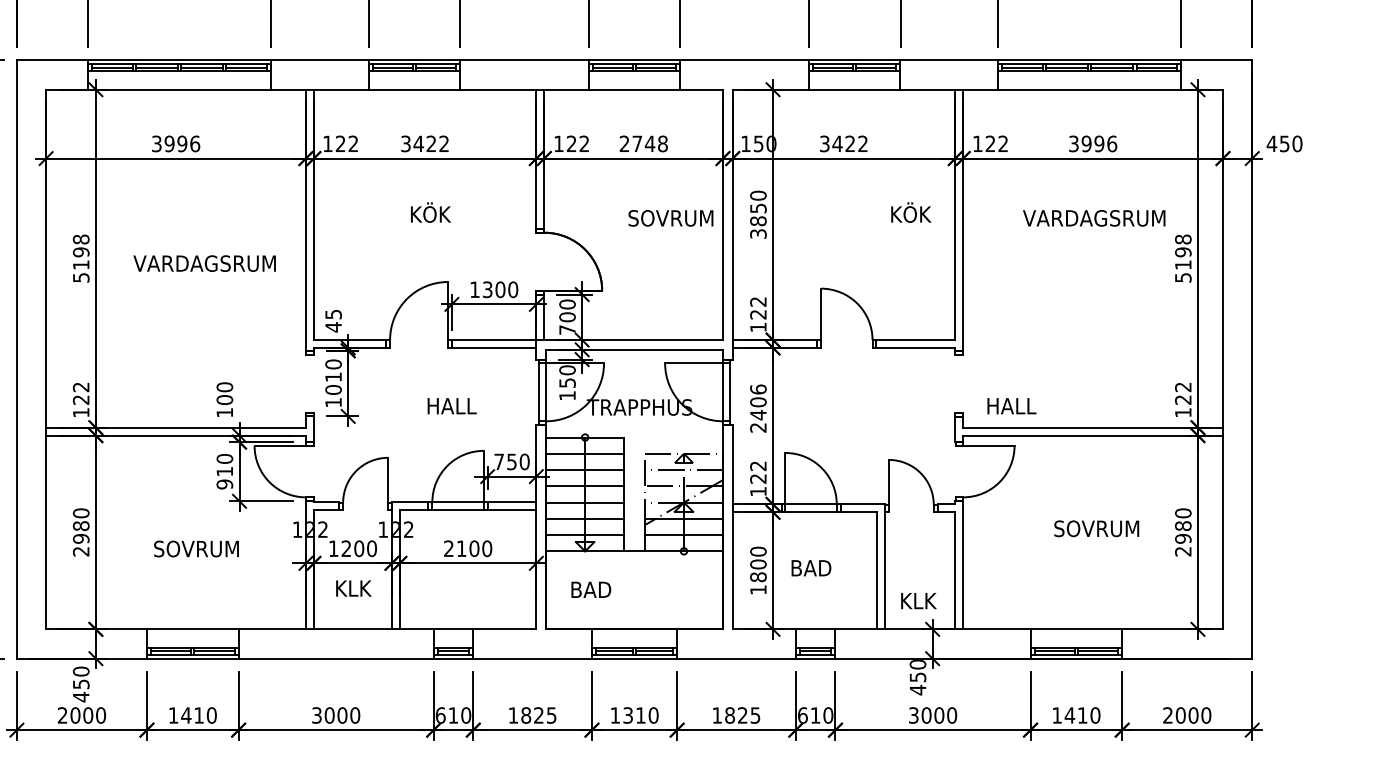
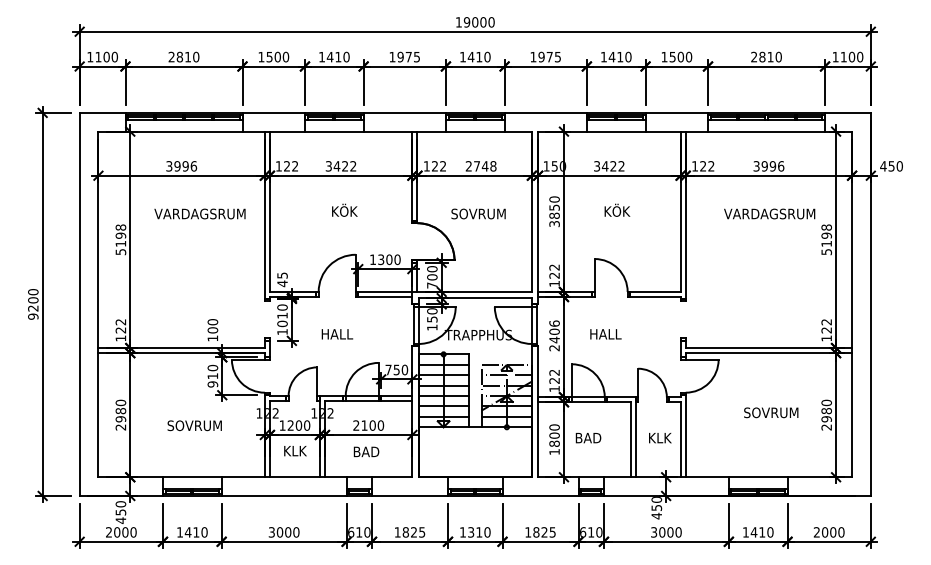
text: (911, 211) -> (617, 209), moved
text: (670, 217) -> (478, 213), moved
text: (203, 262) -> (199, 213), moved
text: (452, 406) -> (337, 334), moved
text: (1011, 406) -> (605, 334), moved
text: (591, 589) -> (366, 451), moved
text: (919, 601) -> (660, 438), moved

